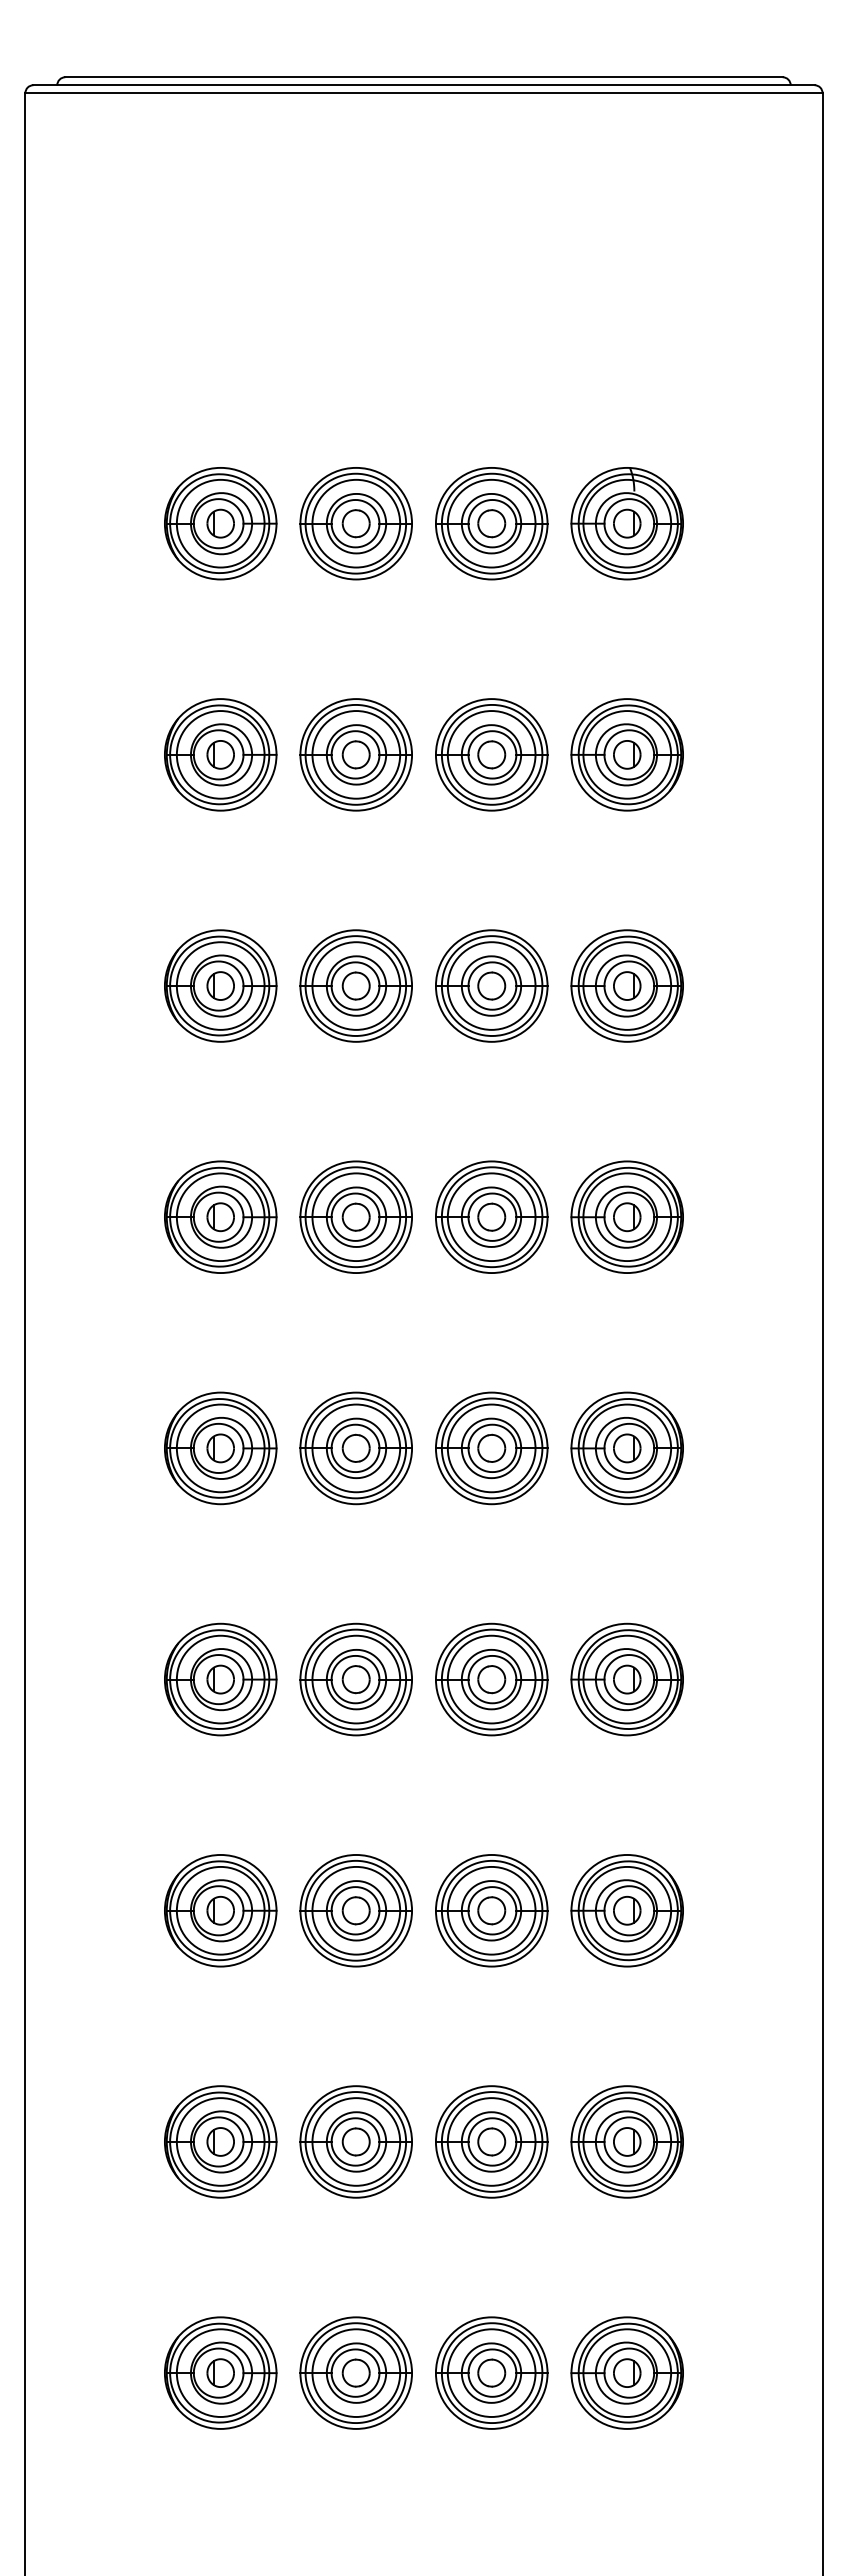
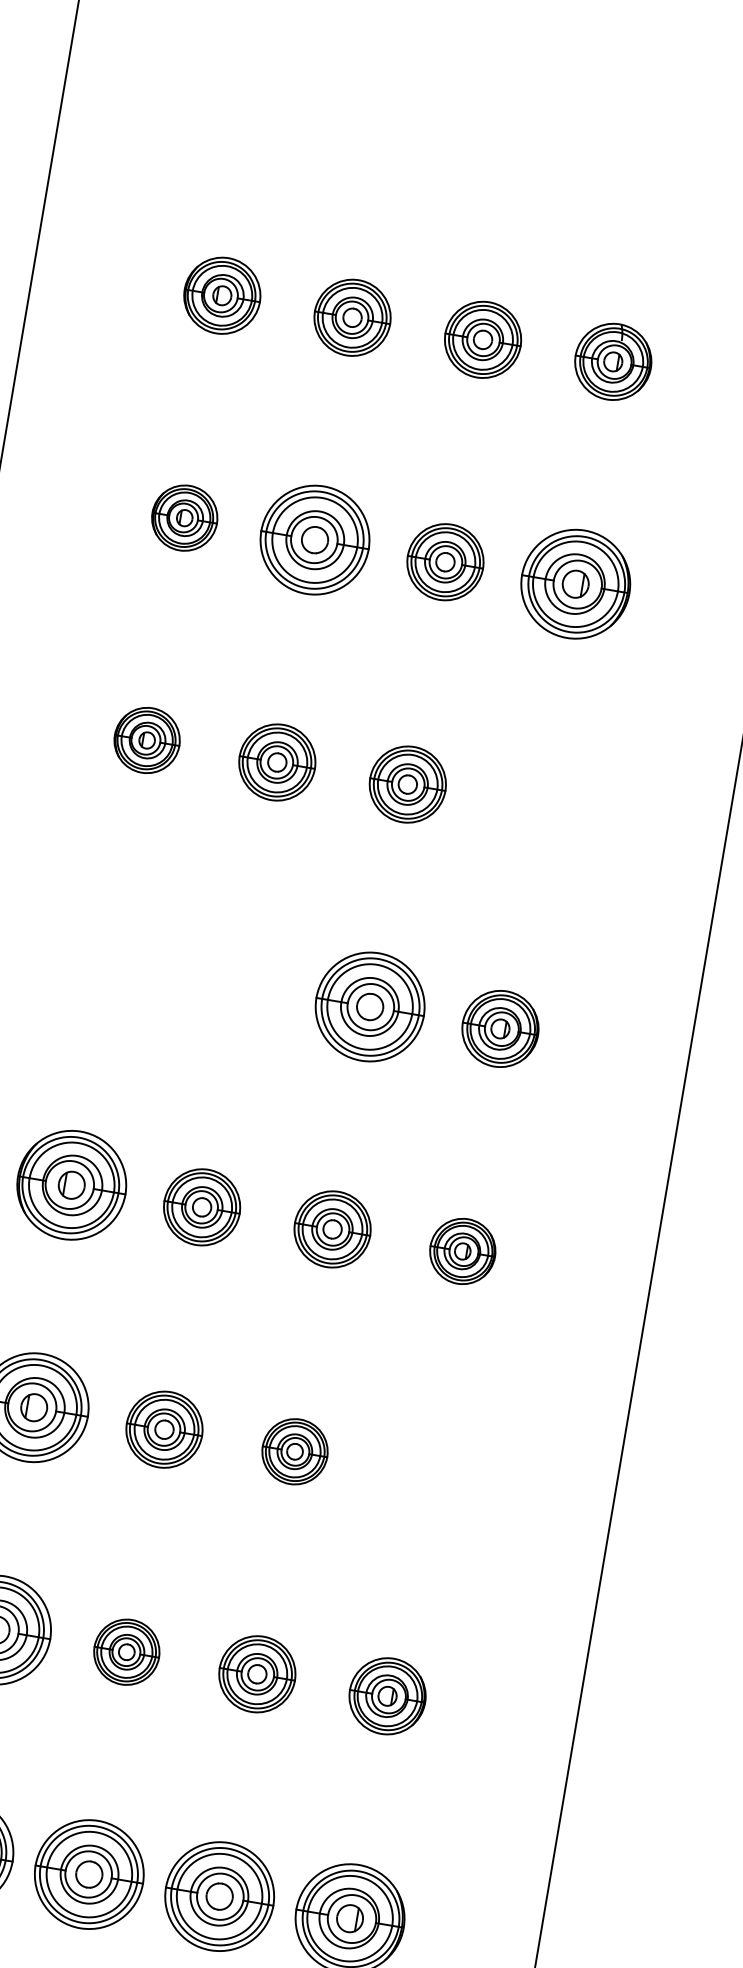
part: (220, 523) -> (222, 295), size x0.7
part: (355, 523) -> (351, 317), size x0.7
part: (491, 523) -> (482, 339), size x0.7
part: (626, 523) -> (612, 361), size x0.7
part: (220, 754) -> (184, 517), size x0.6
part: (491, 754) -> (445, 561), size x0.7
part: (220, 985) -> (146, 739), size x0.6
part: (355, 985) -> (276, 761), size x0.7
part: (491, 985) -> (407, 784), size x0.7
part: (626, 985) -> (537, 806), removed
part: (220, 1216) -> (109, 962), removed
part: (355, 1216) -> (239, 984), removed
part: (626, 1216) -> (499, 1028), size x0.7
part: (355, 1448) -> (201, 1207), size x0.7
part: (491, 1448) -> (332, 1229), size x0.7
part: (626, 1448) -> (462, 1251), size x0.6
part: (355, 1679) -> (163, 1429), size x0.7
part: (491, 1679) -> (294, 1451), size x0.6
part: (626, 1679) -> (424, 1473), removed
part: (355, 1910) -> (126, 1651), size x0.6
part: (491, 1910) -> (257, 1673), size x0.7
part: (626, 1910) -> (386, 1695), size x0.7

